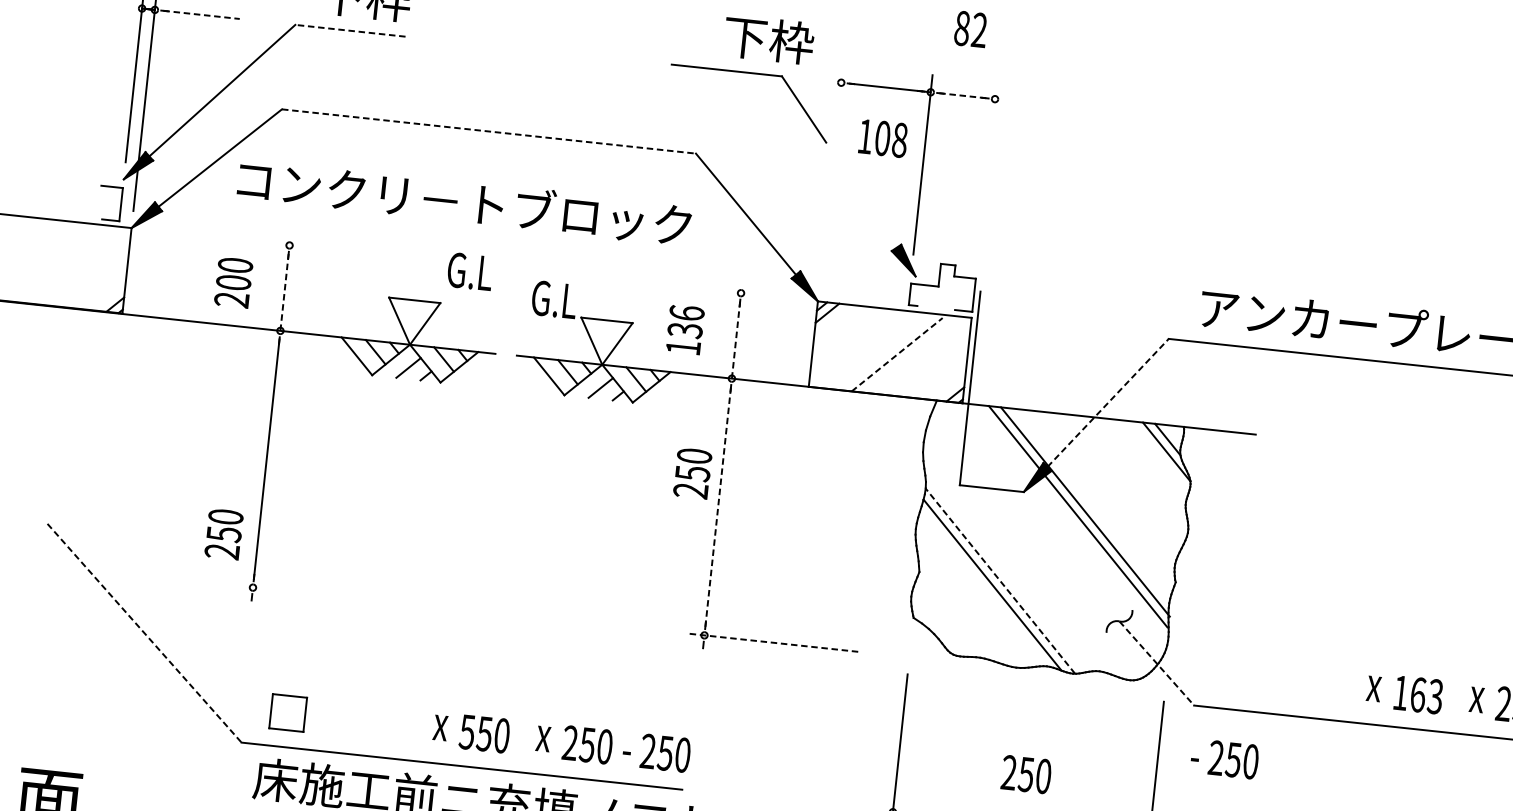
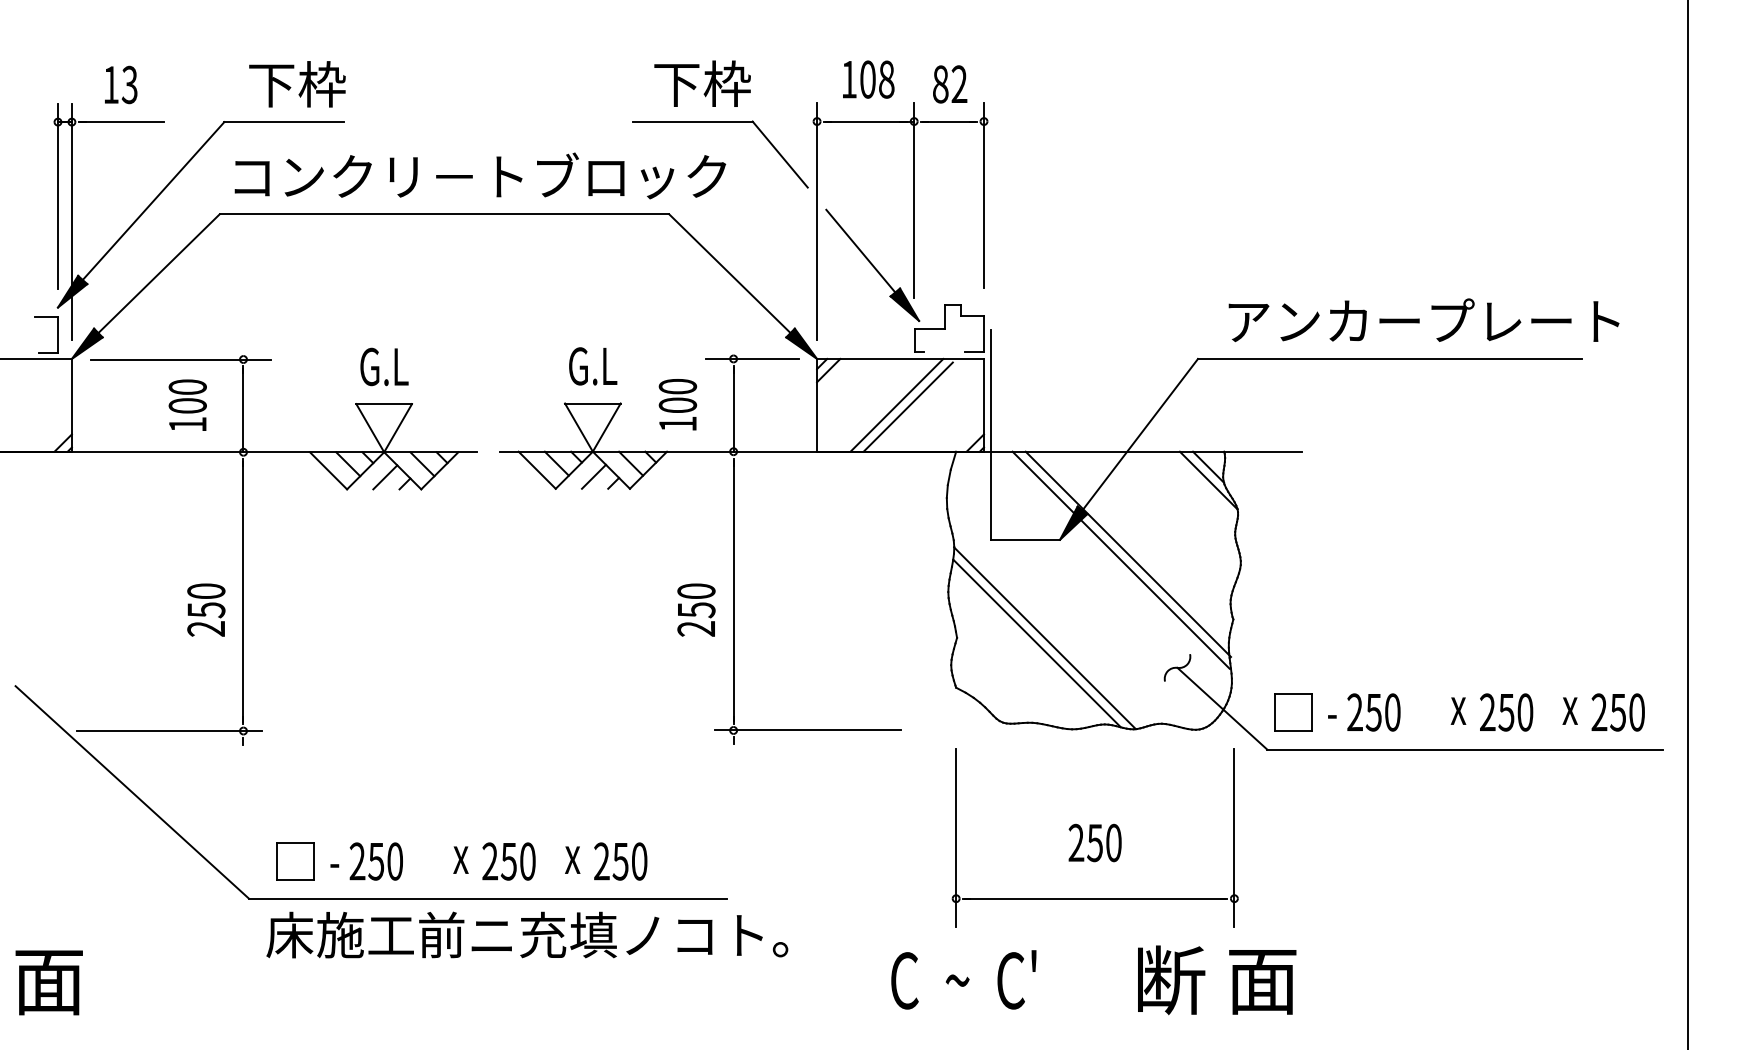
line: (202, 15) -> (123, 122), dashed -> solid
text: (971, 29) -> (950, 84), moved
line: (350, 31) -> (284, 122), dashed -> solid
text: (768, 39) -> (702, 83), moved
line: (963, 95) -> (949, 121), dashed -> solid
line: (488, 131) -> (444, 214), dashed -> solid
text: (883, 138) -> (868, 79), moved
line: (988, 167) -> (984, 195), added
line: (831, 174) -> (817, 221), added
text: (464, 201) -> (480, 175), moved
line: (868, 205) -> (860, 250), added
line: (231, 239) -> (180, 359), added
text: (470, 271) -> (384, 366), moved
line: (284, 292) -> (243, 410), dashed -> solid
line: (757, 294) -> (751, 358), added
text: (231, 299) -> (187, 424), 200 -> 100
text: (554, 299) -> (593, 366), moved
text: (685, 321) -> (677, 395), 136 -> 100
line: (735, 339) -> (733, 409), dashed -> solid
line: (886, 351) -> (896, 404), added
line: (897, 354) -> (908, 406), dashed -> solid
line: (1108, 402) -> (1140, 434), dashed -> solid
text: (692, 473) -> (696, 609), moved
line: (718, 506) -> (733, 590), dashed -> solid
text: (224, 533) -> (206, 609), moved
line: (184, 580) -> (169, 731), added
line: (999, 580) -> (1044, 637), dashed -> solid
line: (144, 633) -> (132, 792), dashed -> solid
line: (772, 642) -> (807, 730), dashed -> solid
line: (1156, 663) -> (1222, 708), dashed -> solid
part: (1221, 673) -> (1293, 712), added
text: (1418, 694) -> (1506, 712), 163 -> 250
text: (466, 732) -> (489, 861), 550 -> 250
text: (656, 752) -> (366, 861), moved
text: (1224, 759) -> (1364, 712), moved

